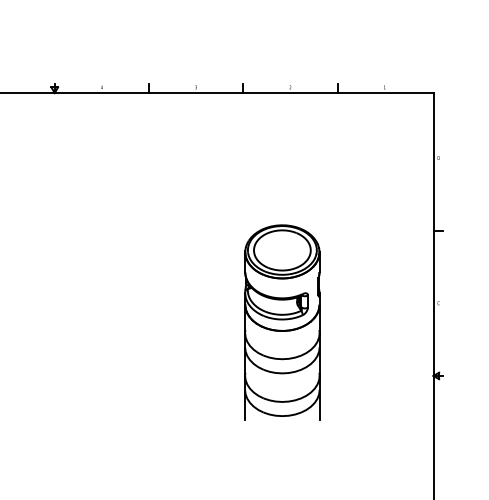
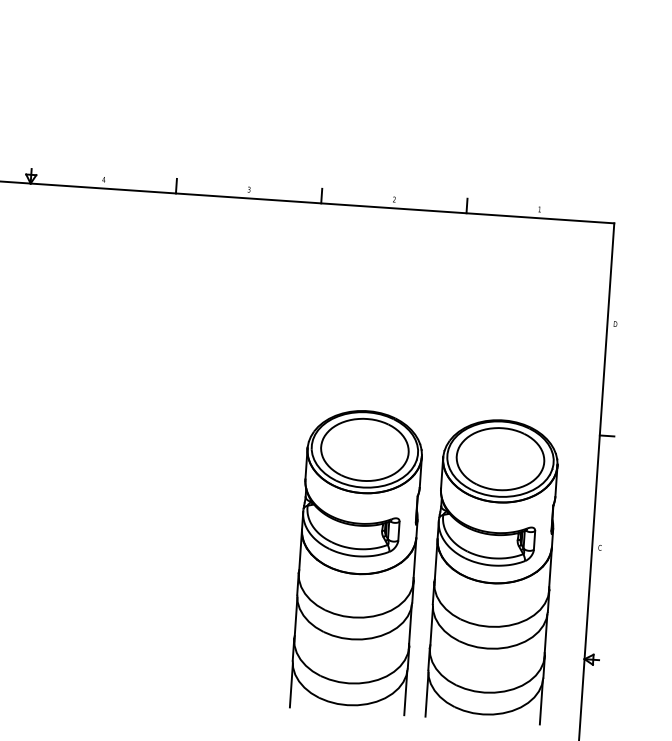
part: (370, 322) -> (493, 570), added

